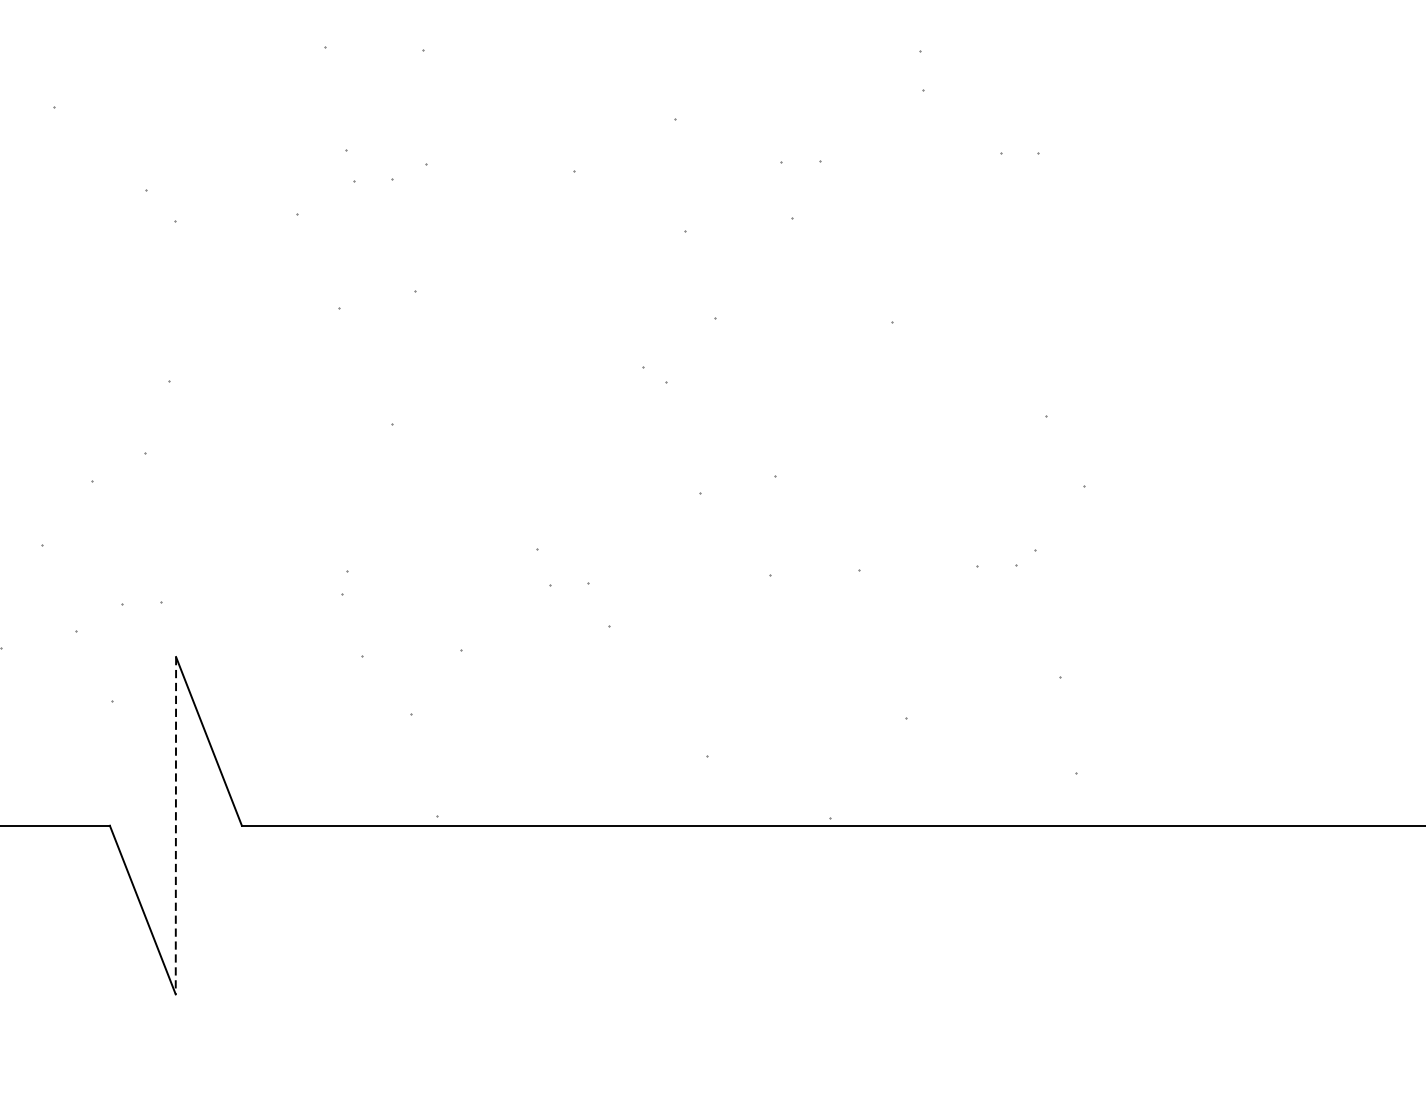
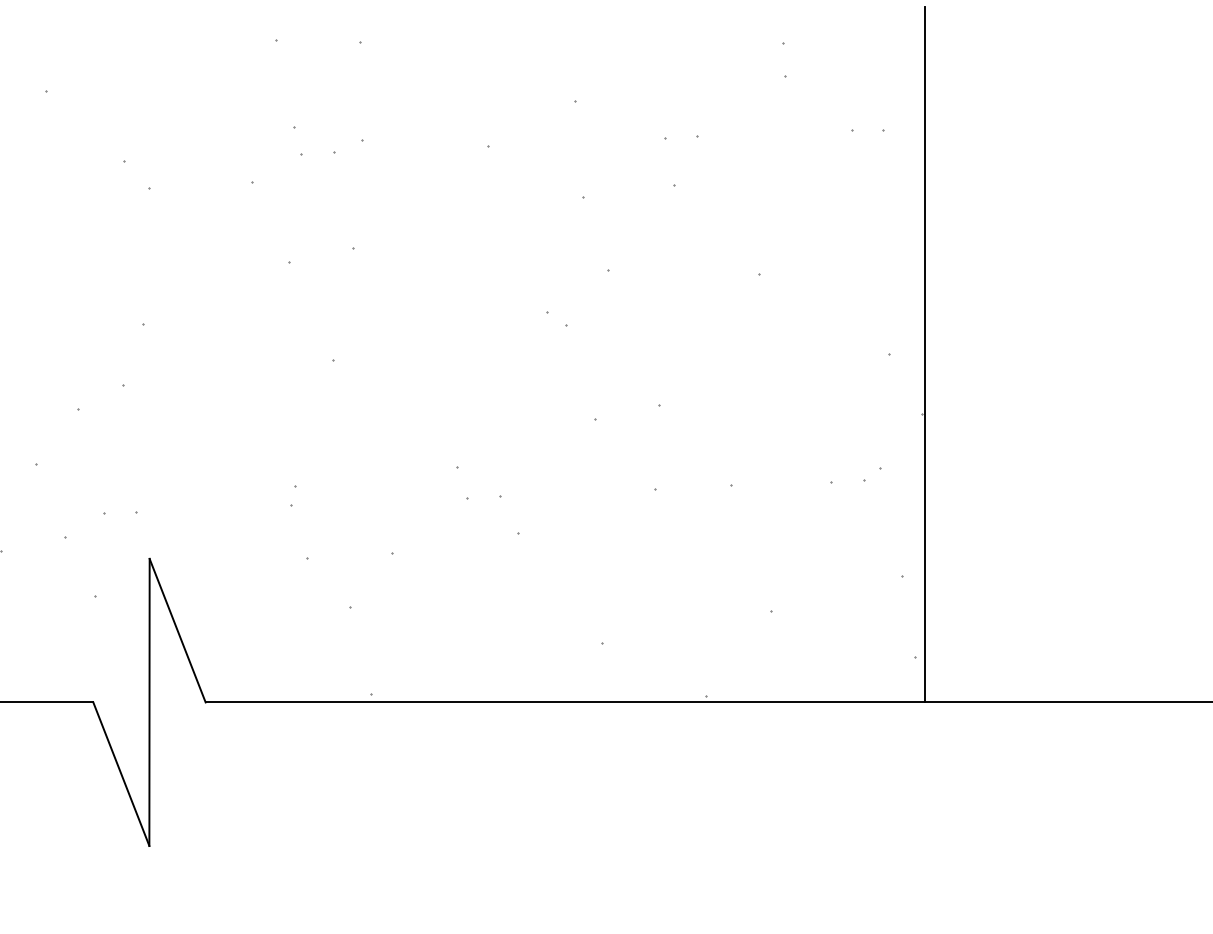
line: (1086, 416) -> (924, 354), added
line: (175, 825) -> (149, 702), dashed -> solid

